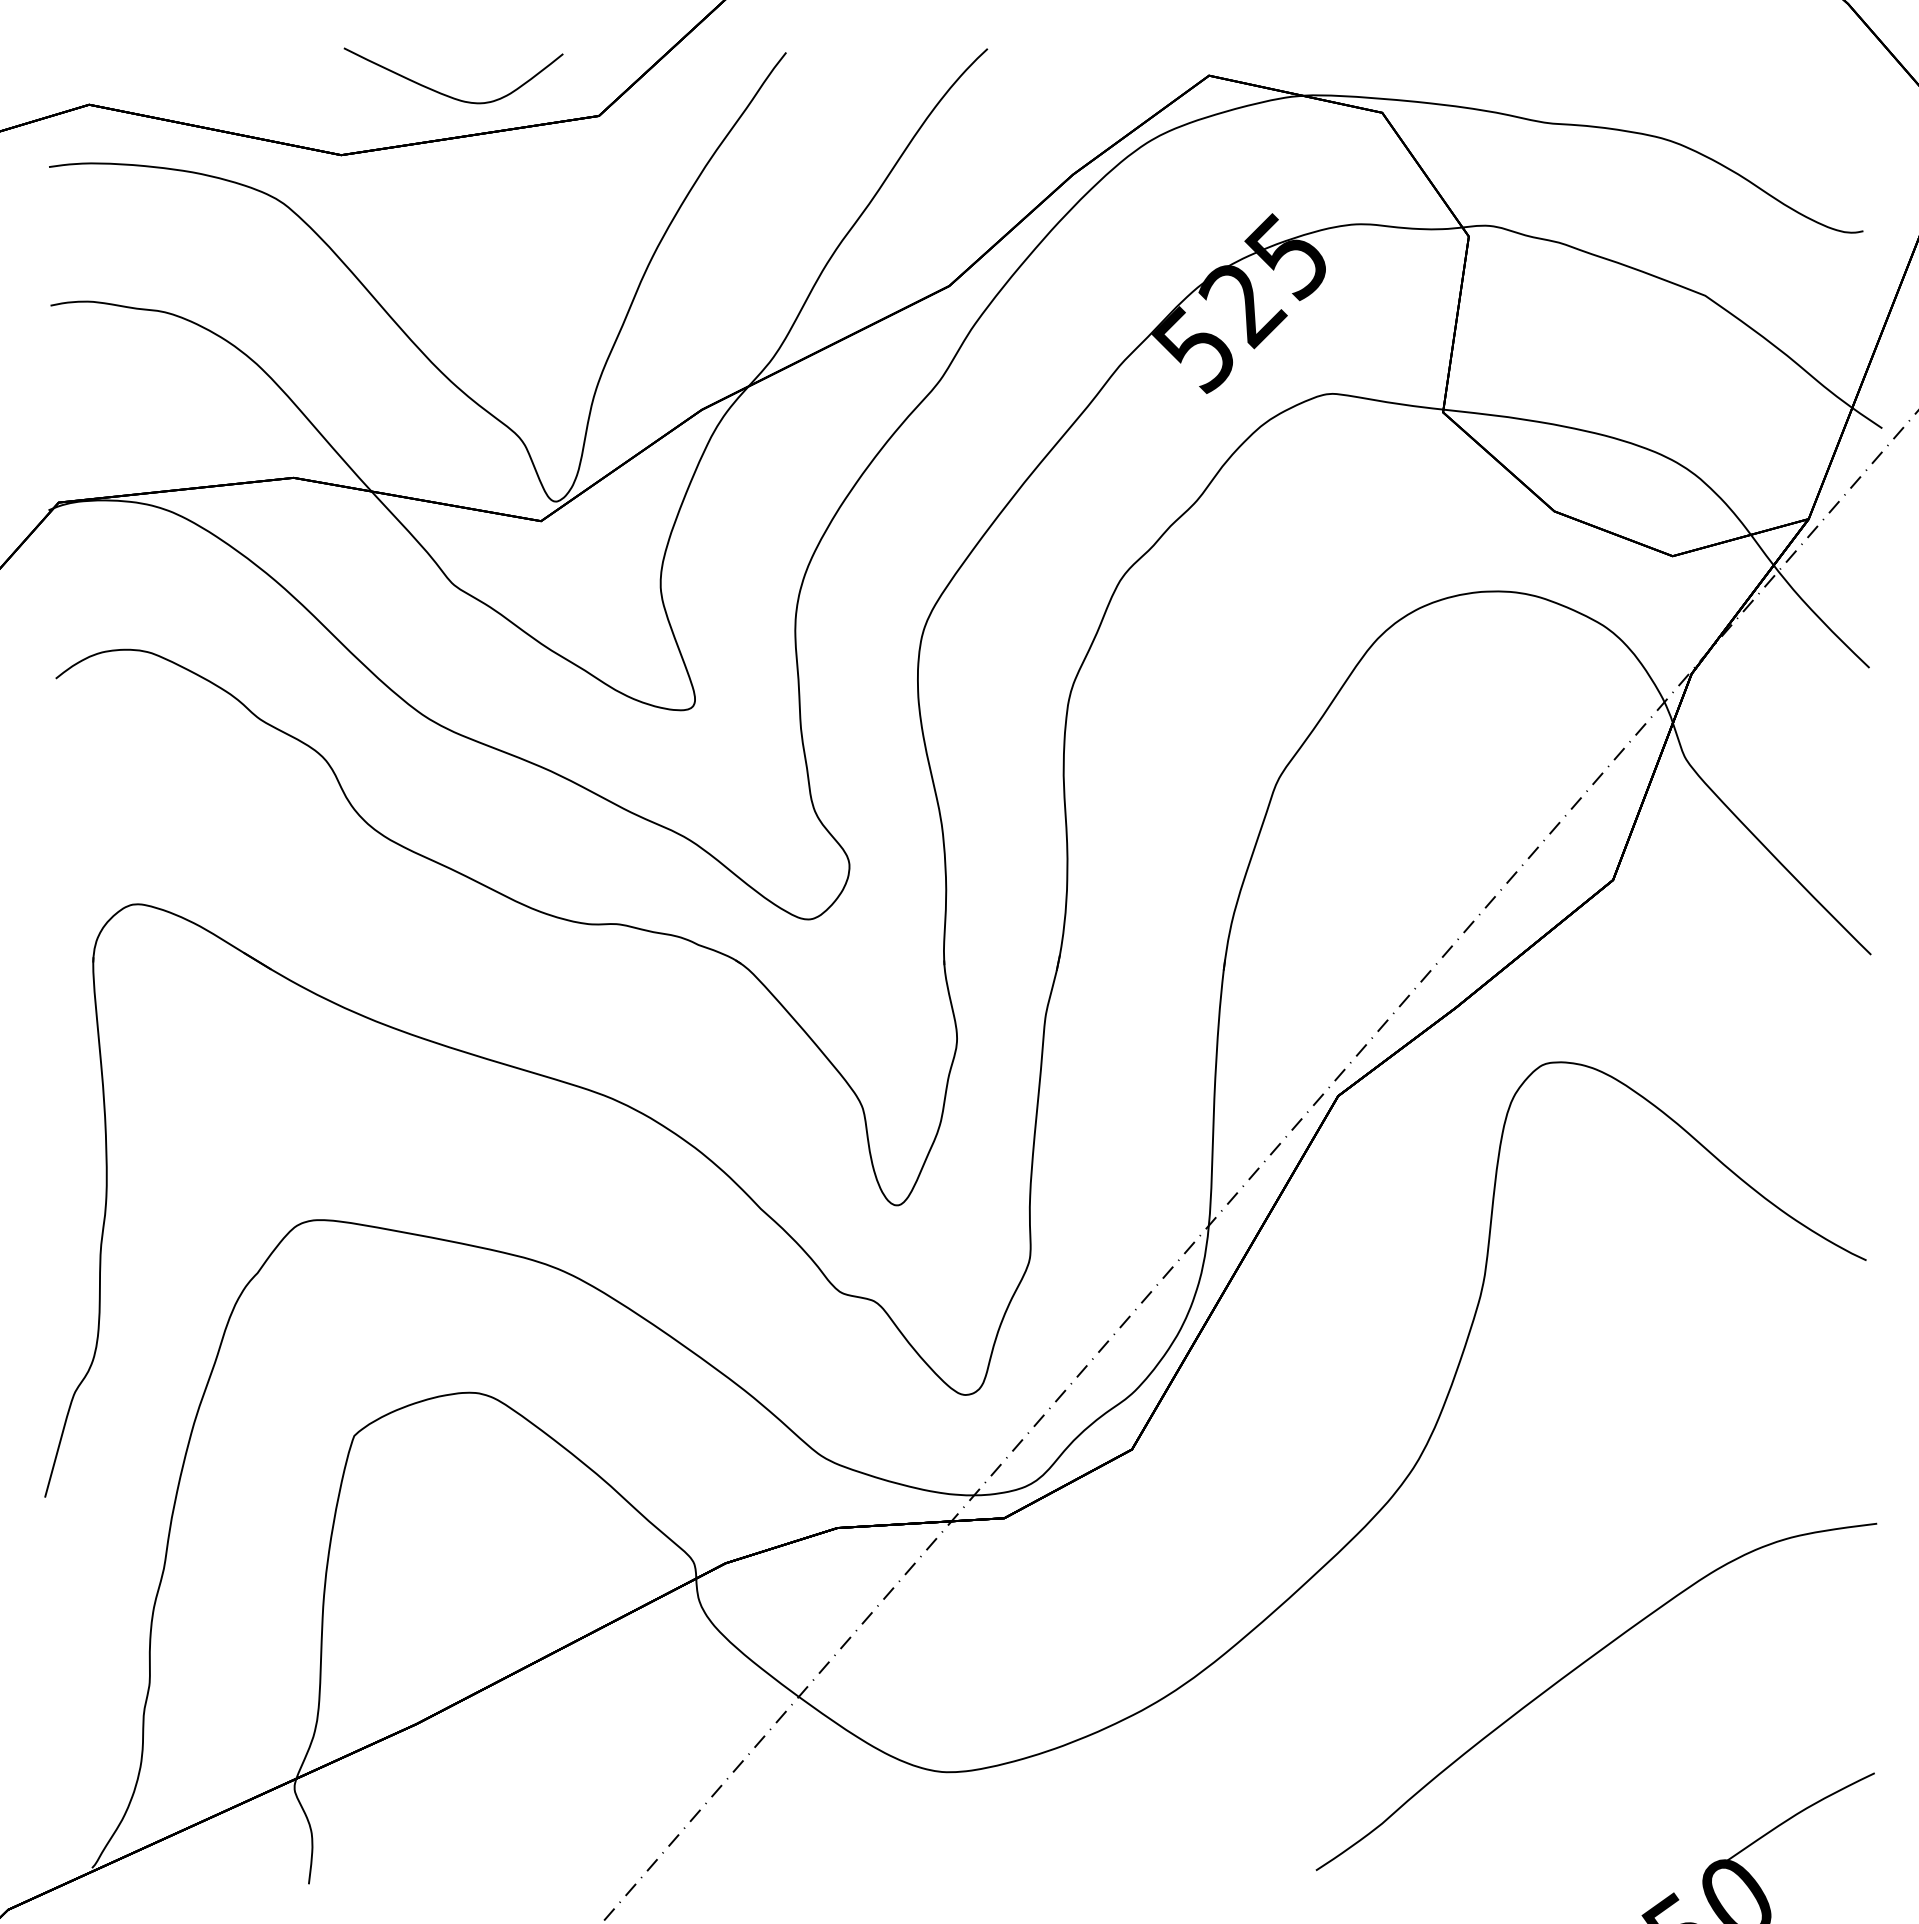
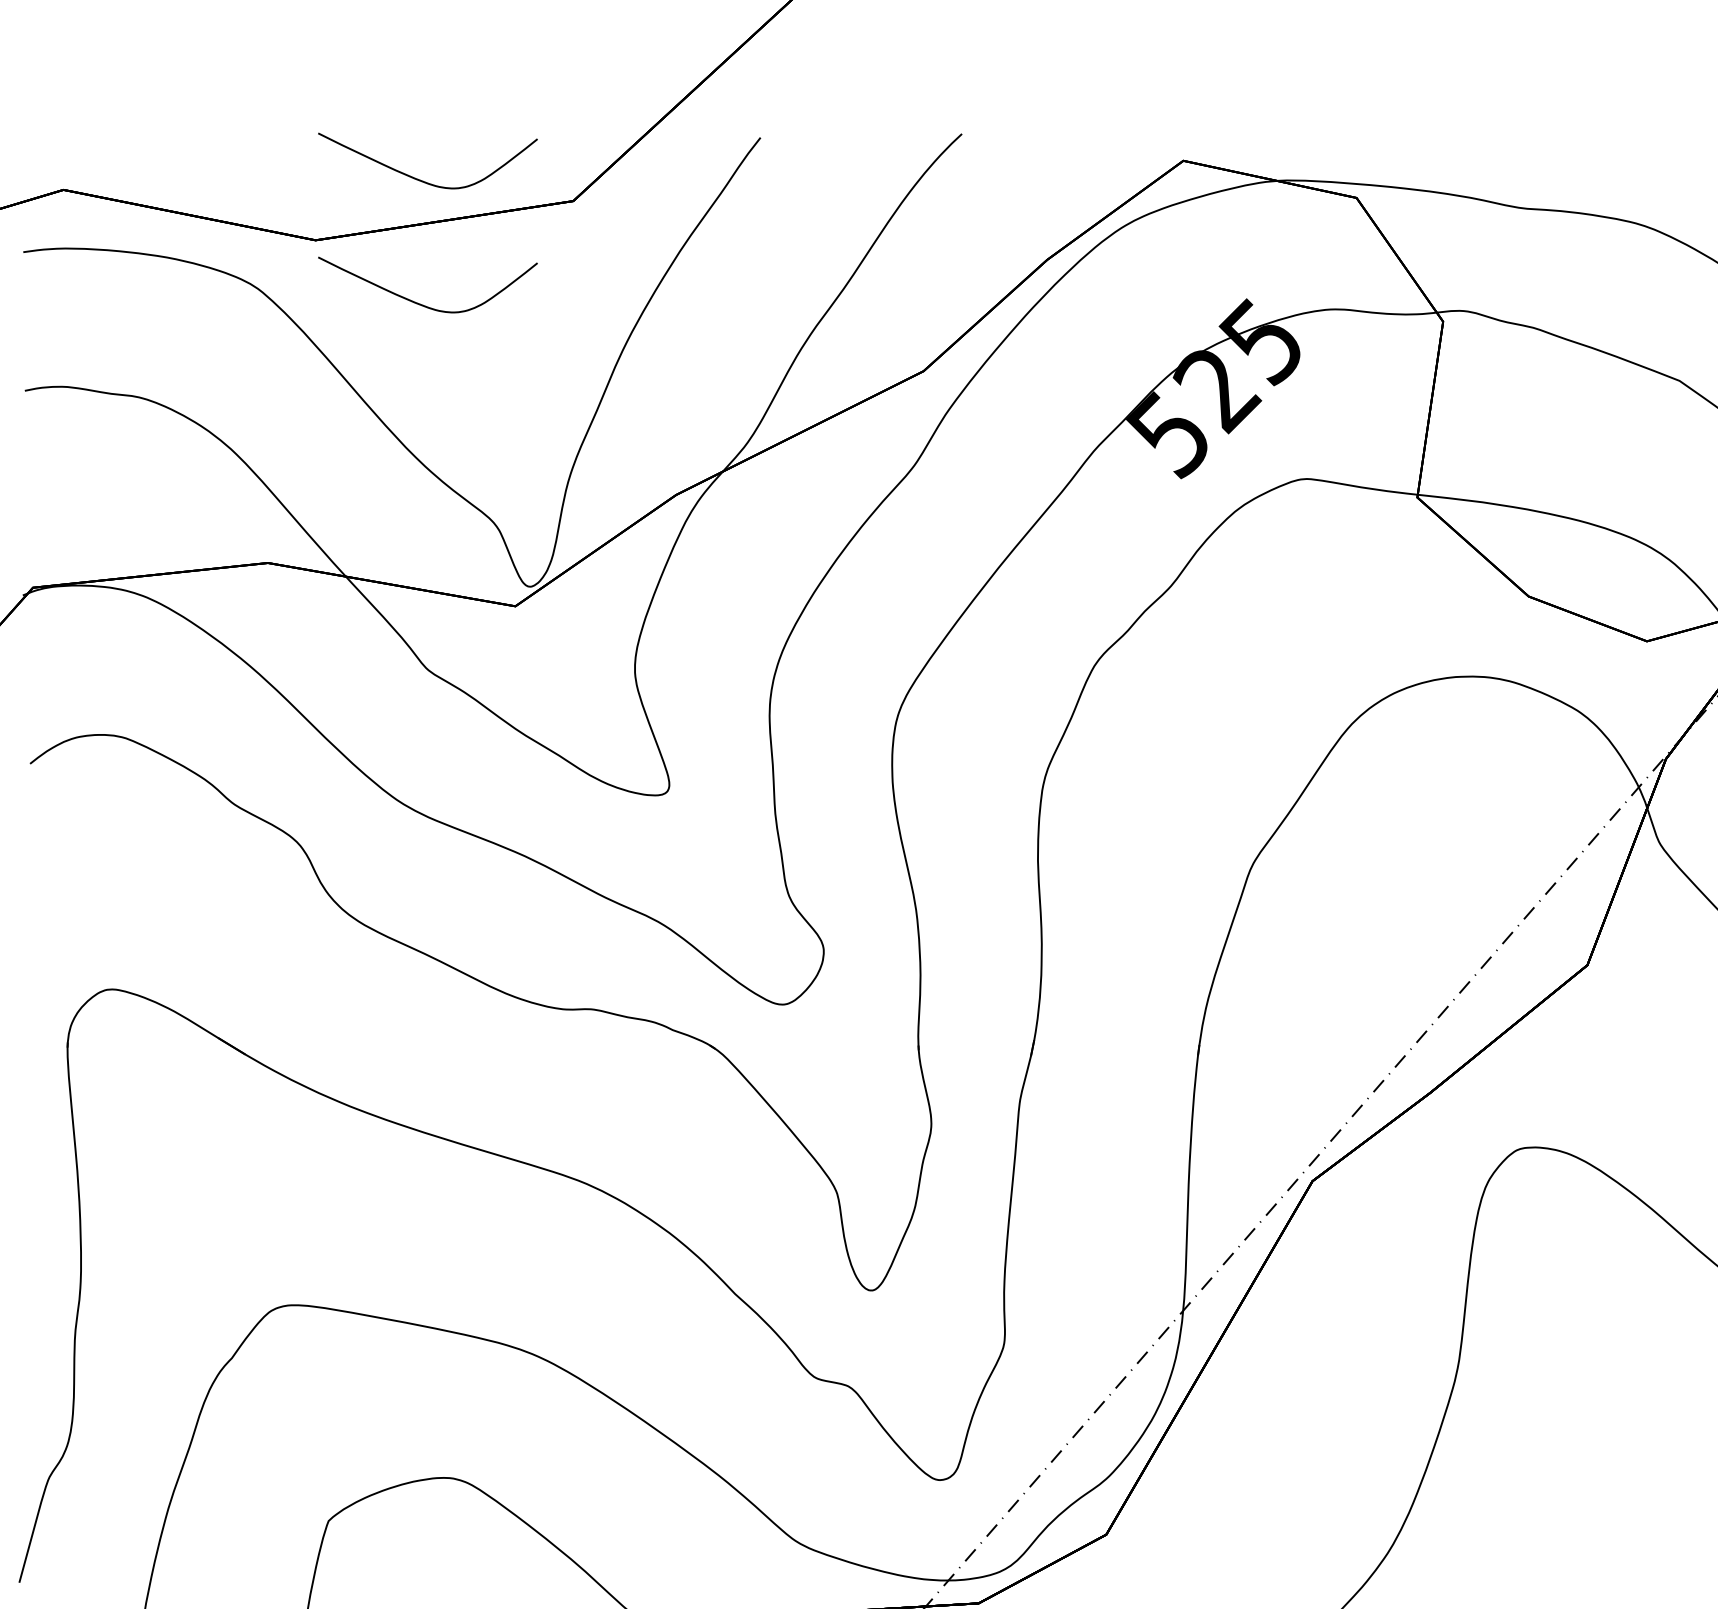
curve: (446, 218) -> (420, 303), added

